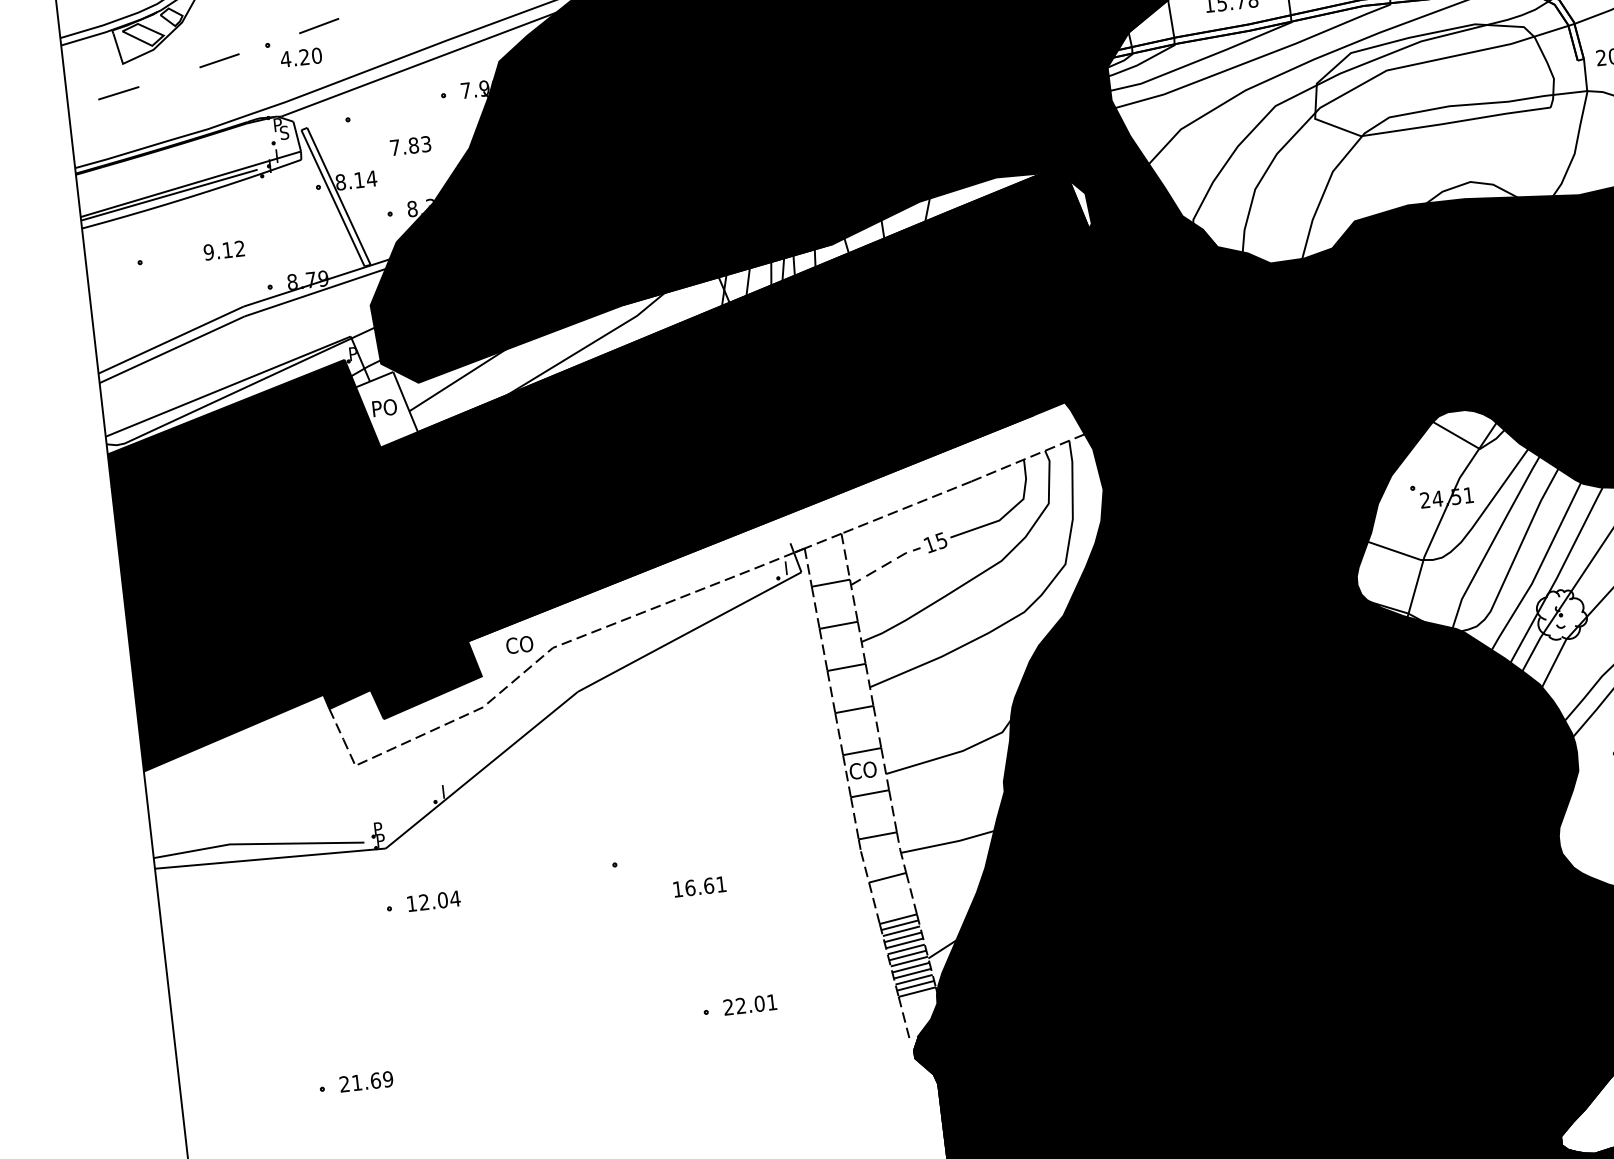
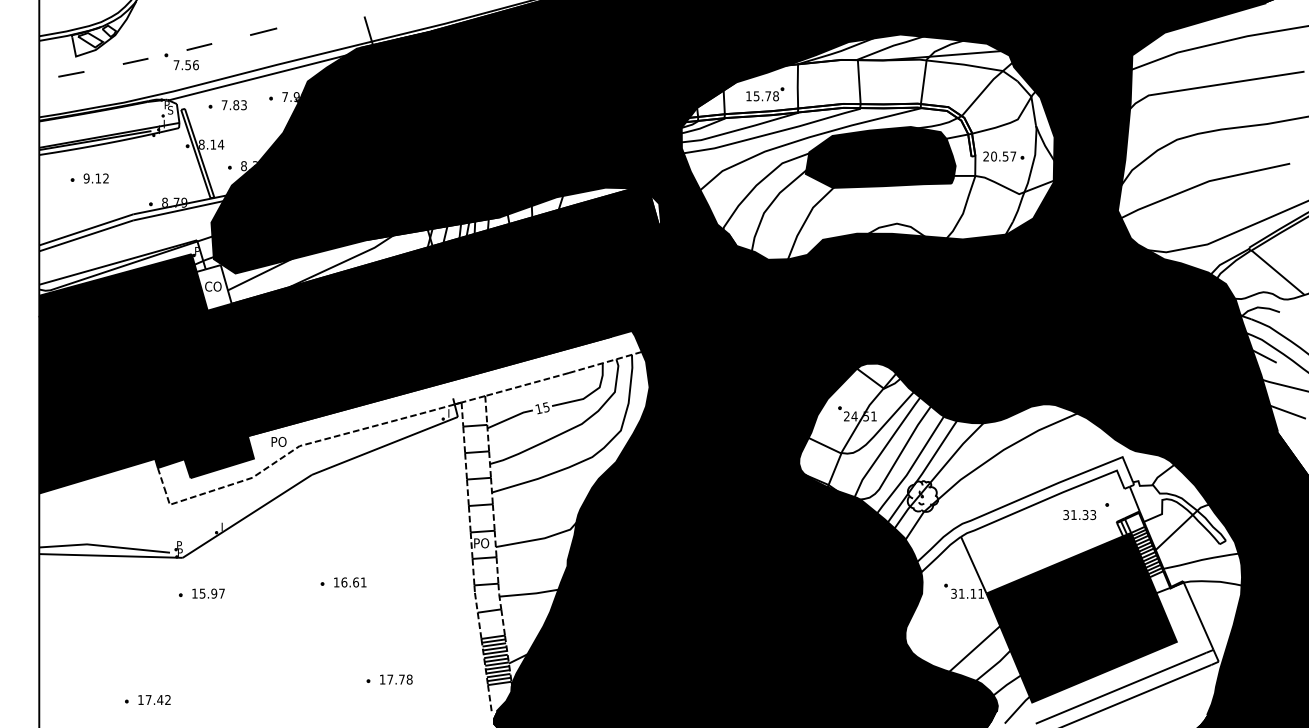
text: (300, 58) -> (185, 65), 4.20 -> 7.56
fill: (1431, 78) -> (880, 157), added
text: (409, 146) -> (233, 105), moved
text: (223, 250) -> (95, 178), moved
text: (385, 407) -> (213, 286), PO -> CO
line: (886, 565) -> (510, 418), dashed -> solid
text: (519, 644) -> (279, 441), CO -> PO
text: (862, 770) -> (481, 543), CO -> PO
text: (700, 886) -> (350, 582), moved
text: (440, 900) -> (212, 593), 12.04 -> 15.97
text: (749, 1004) -> (395, 679), 22.01 -> 17.78
text: (366, 1082) -> (154, 700), 21.69 -> 17.42

